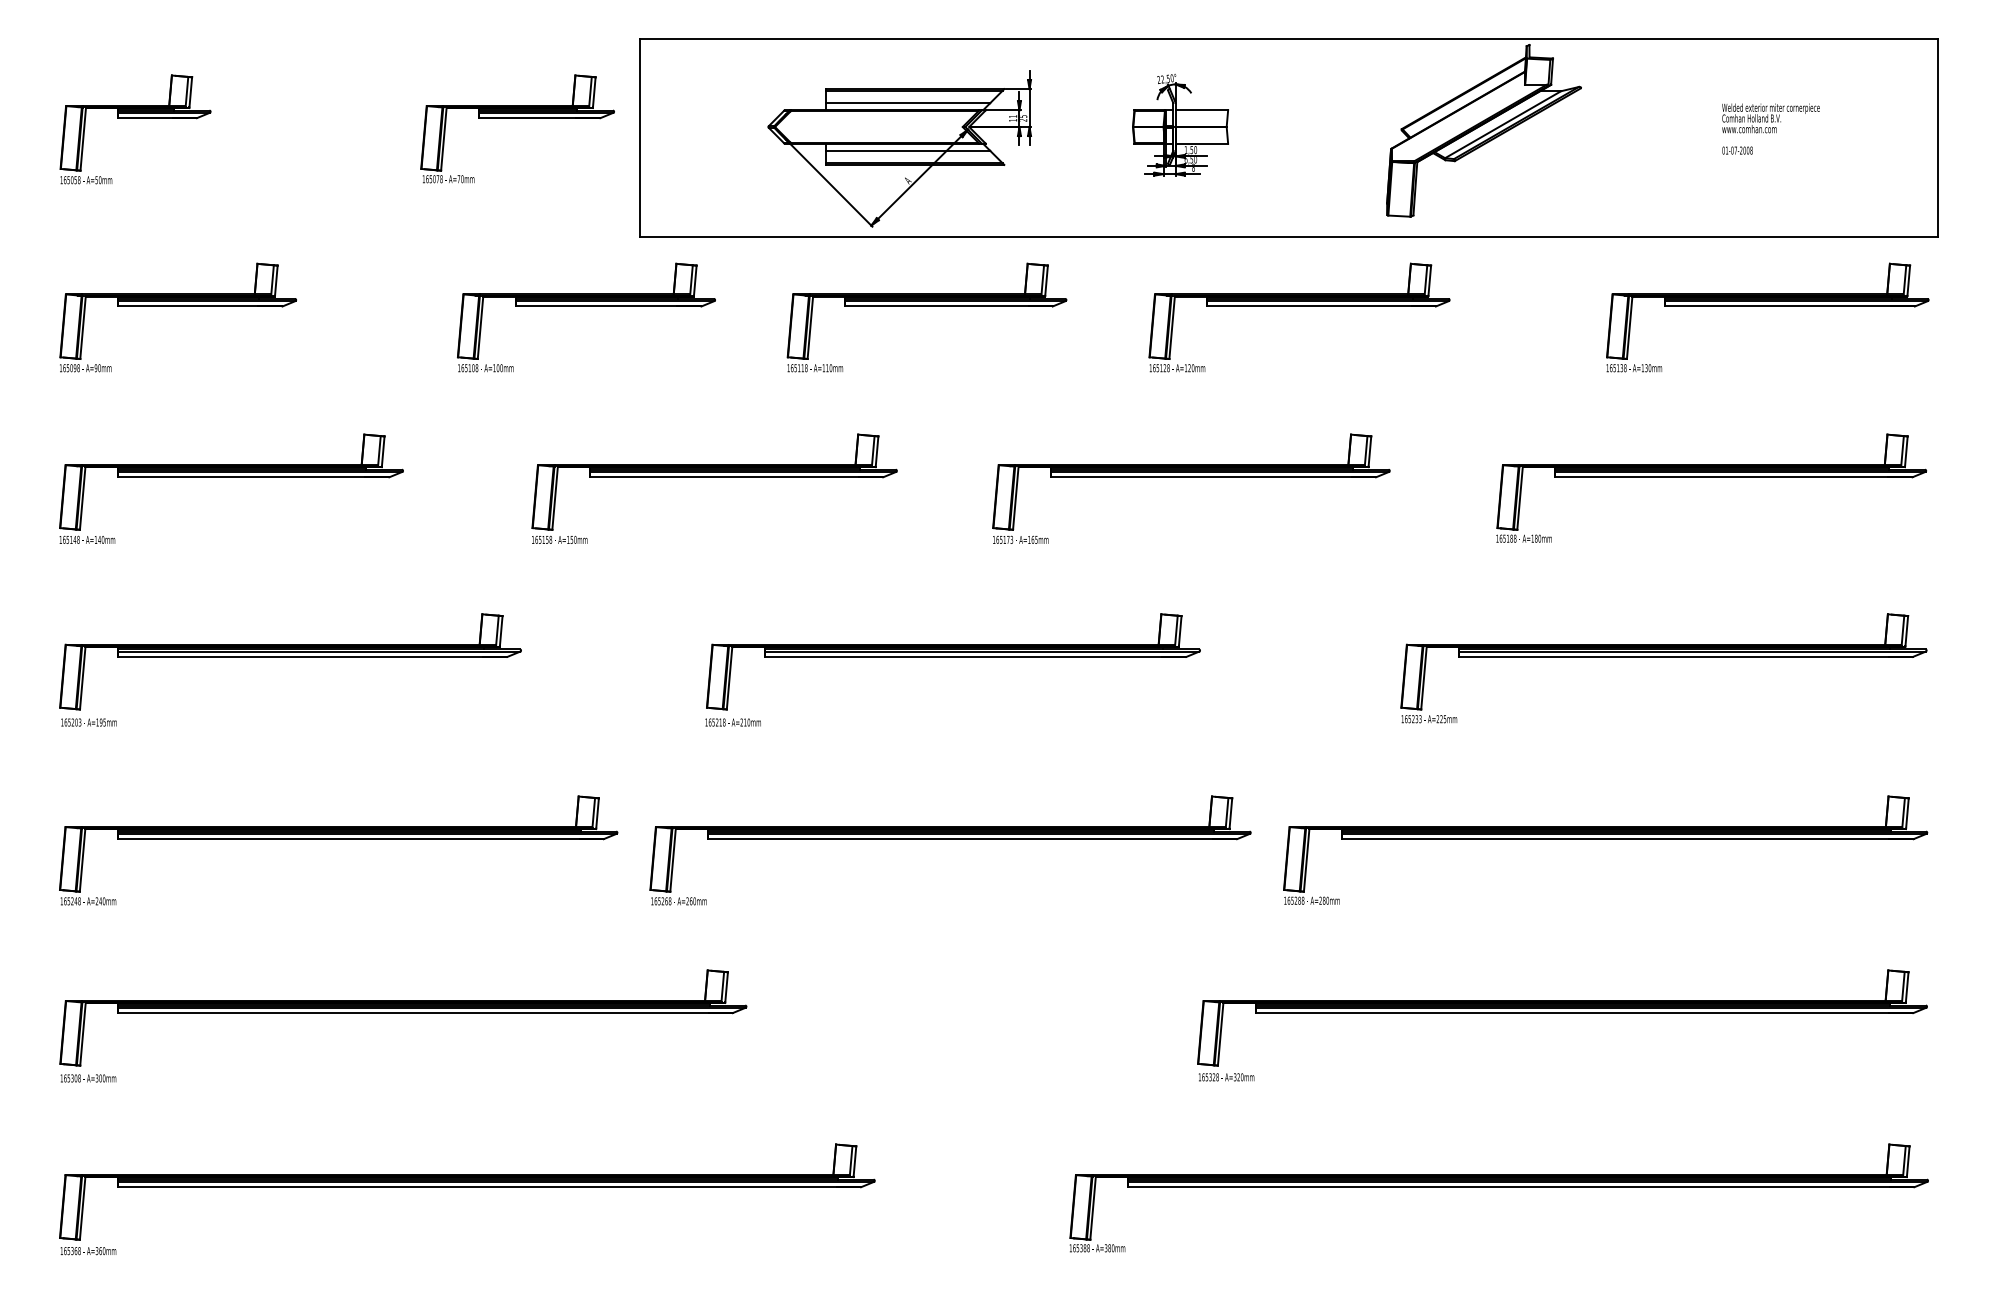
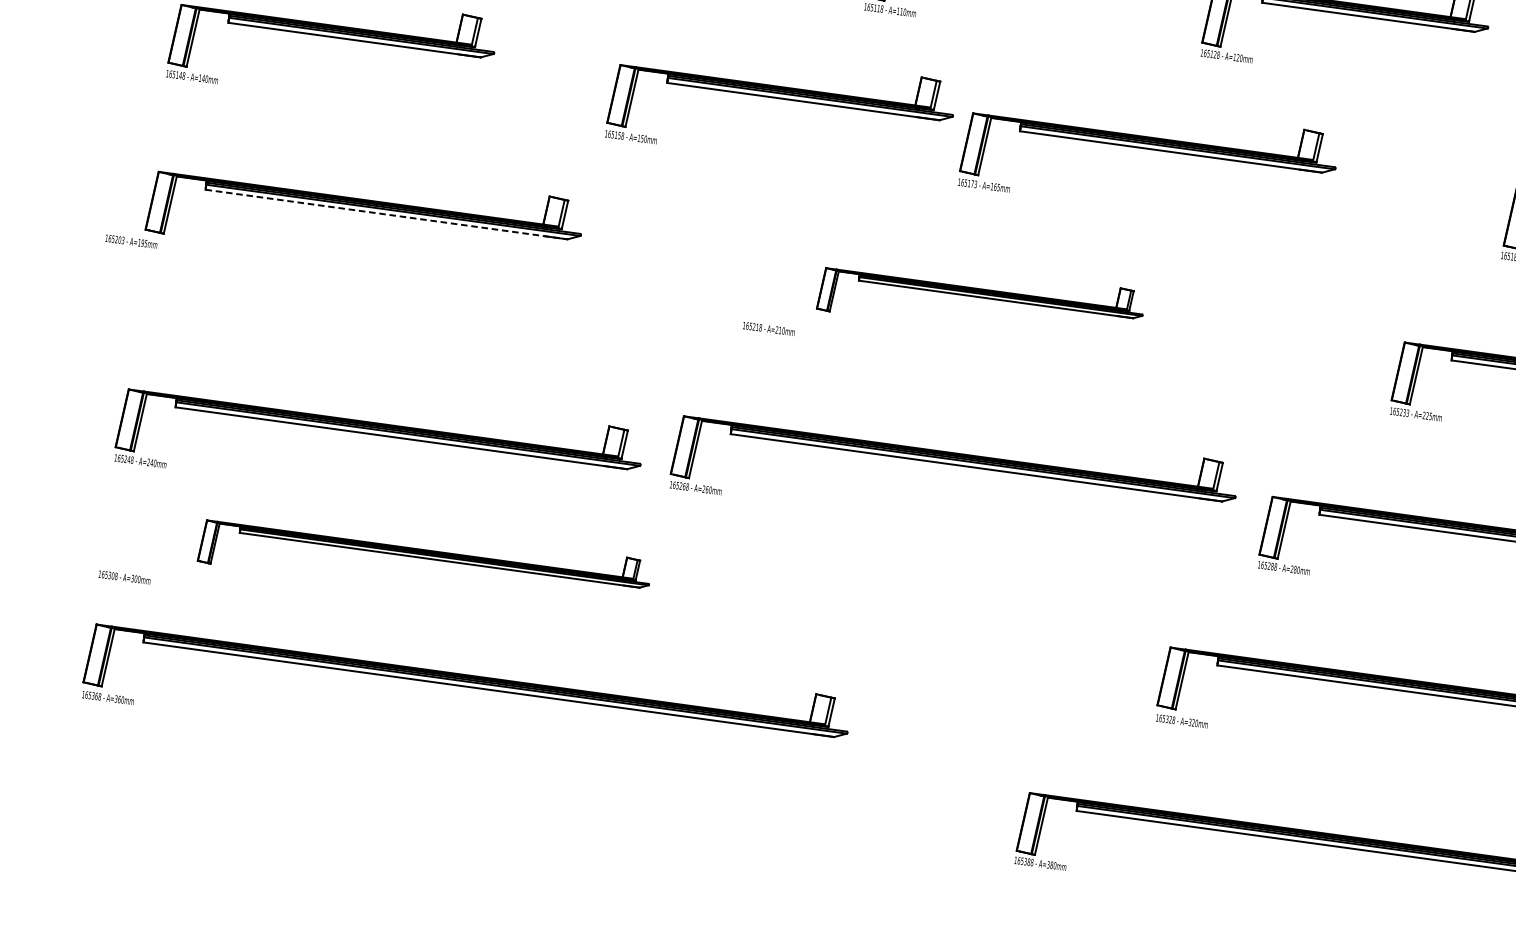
part: (1191, 477) -> (1150, 149), moved
line: (312, 656) -> (386, 214), solid -> dashed
part: (953, 661) -> (981, 300), size x0.7
text: (88, 722) -> (131, 241), moved
part: (338, 839) -> (380, 435), moved
part: (403, 1017) -> (425, 561), size x0.7
part: (467, 1187) -> (468, 687), moved

